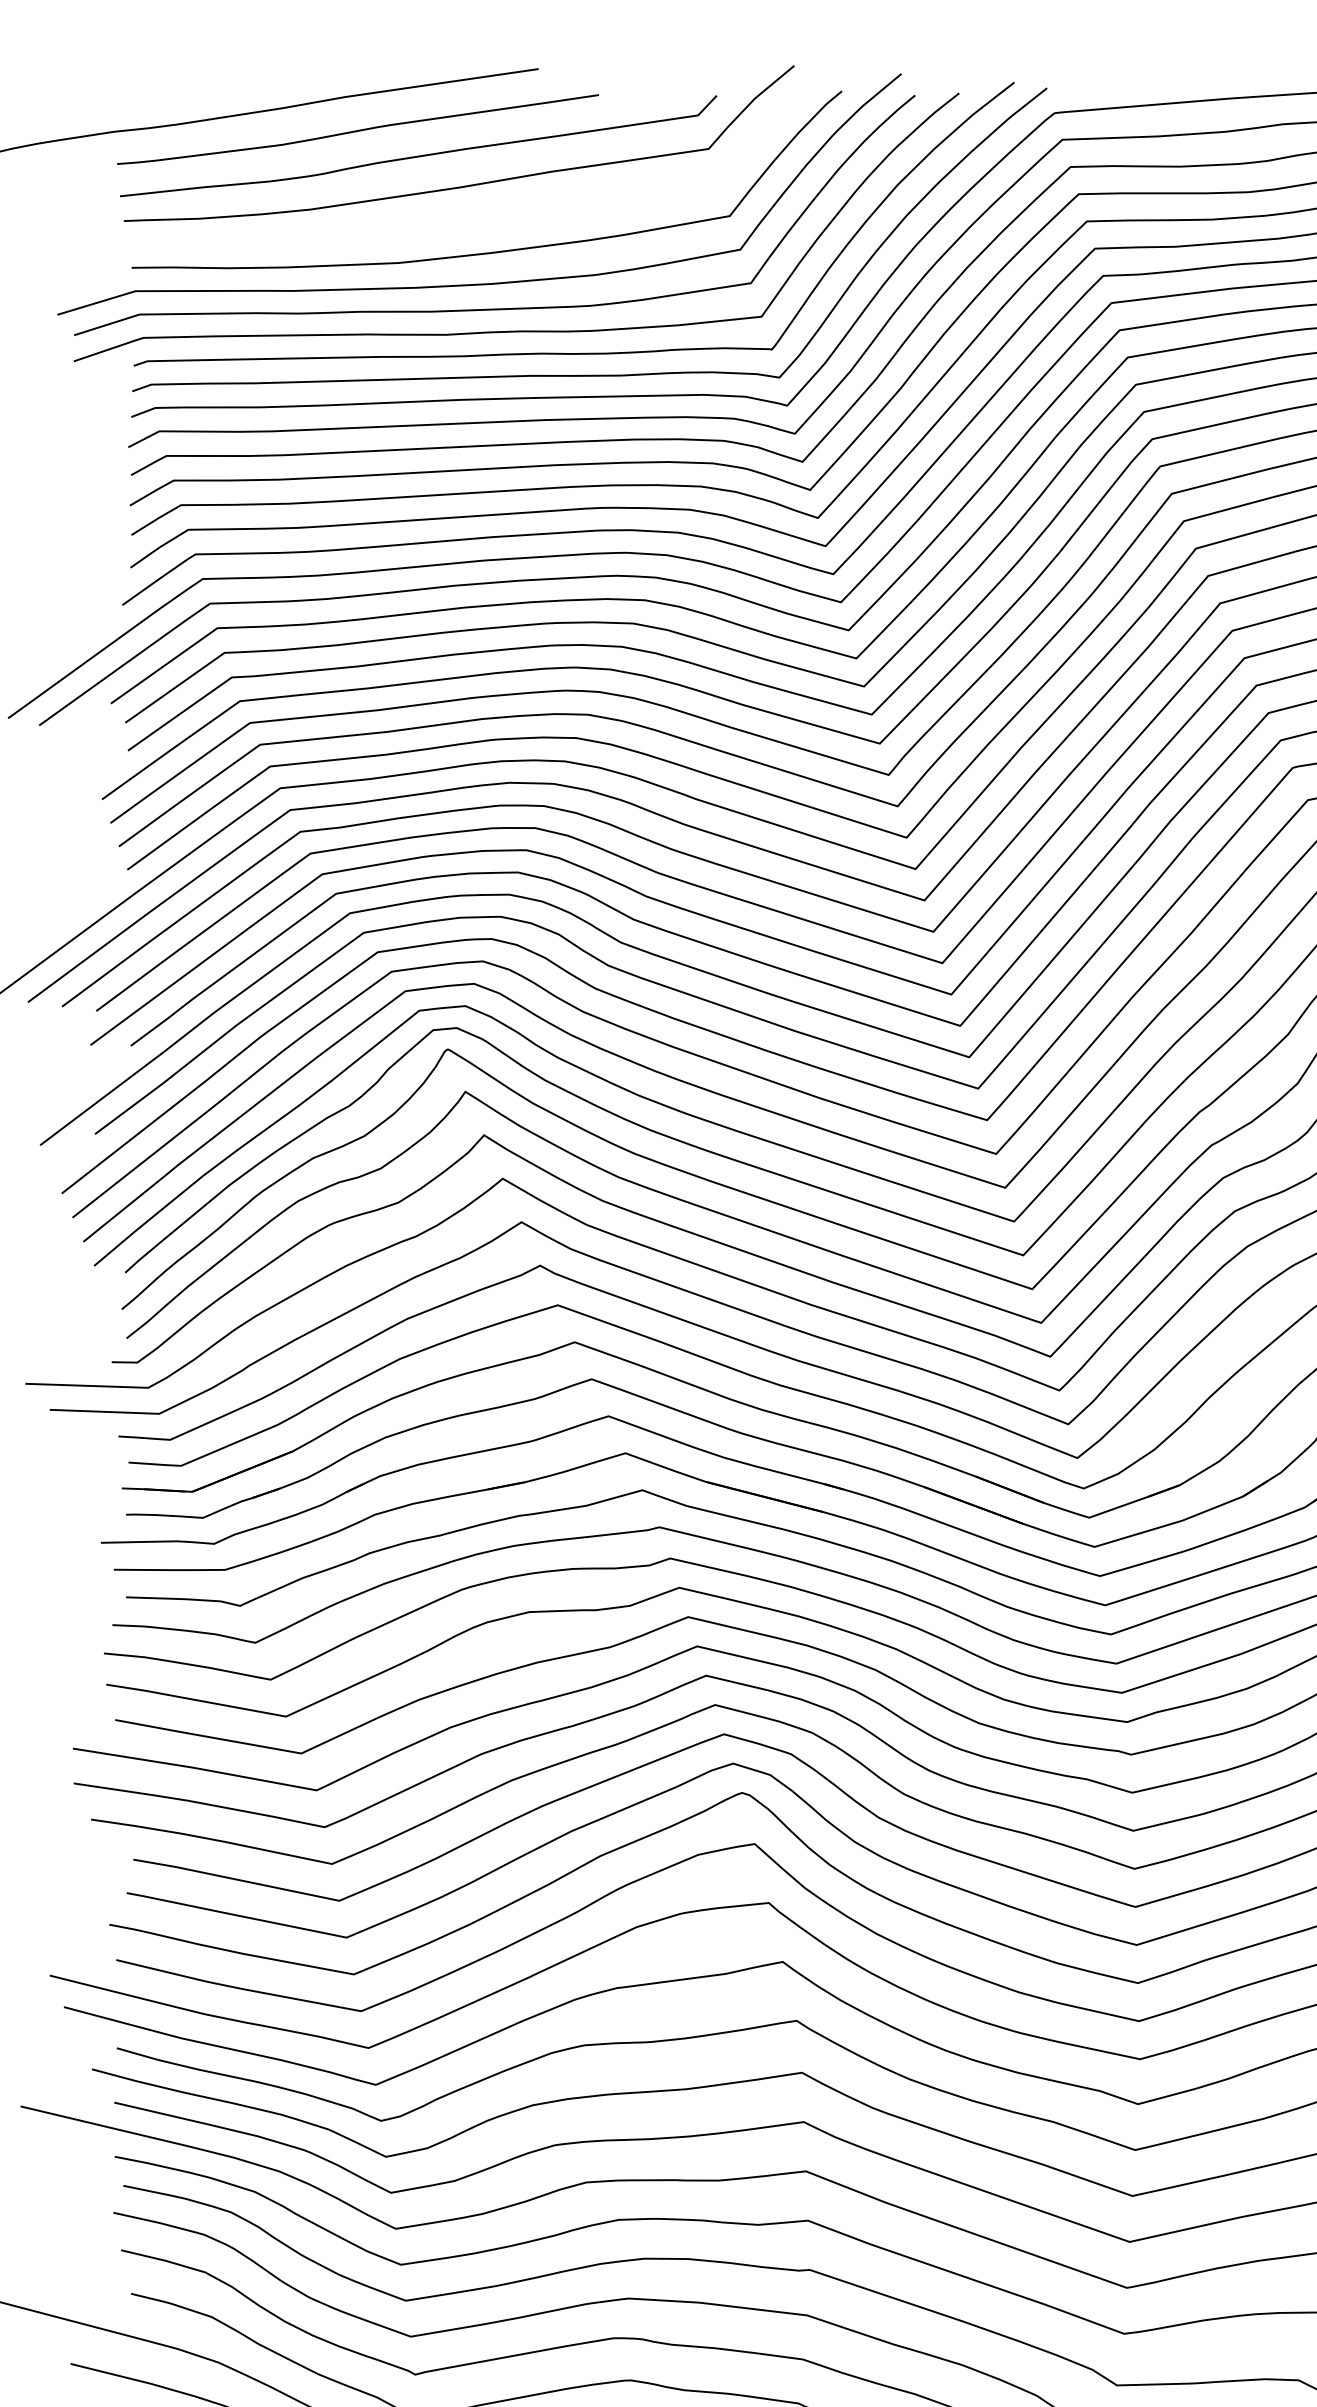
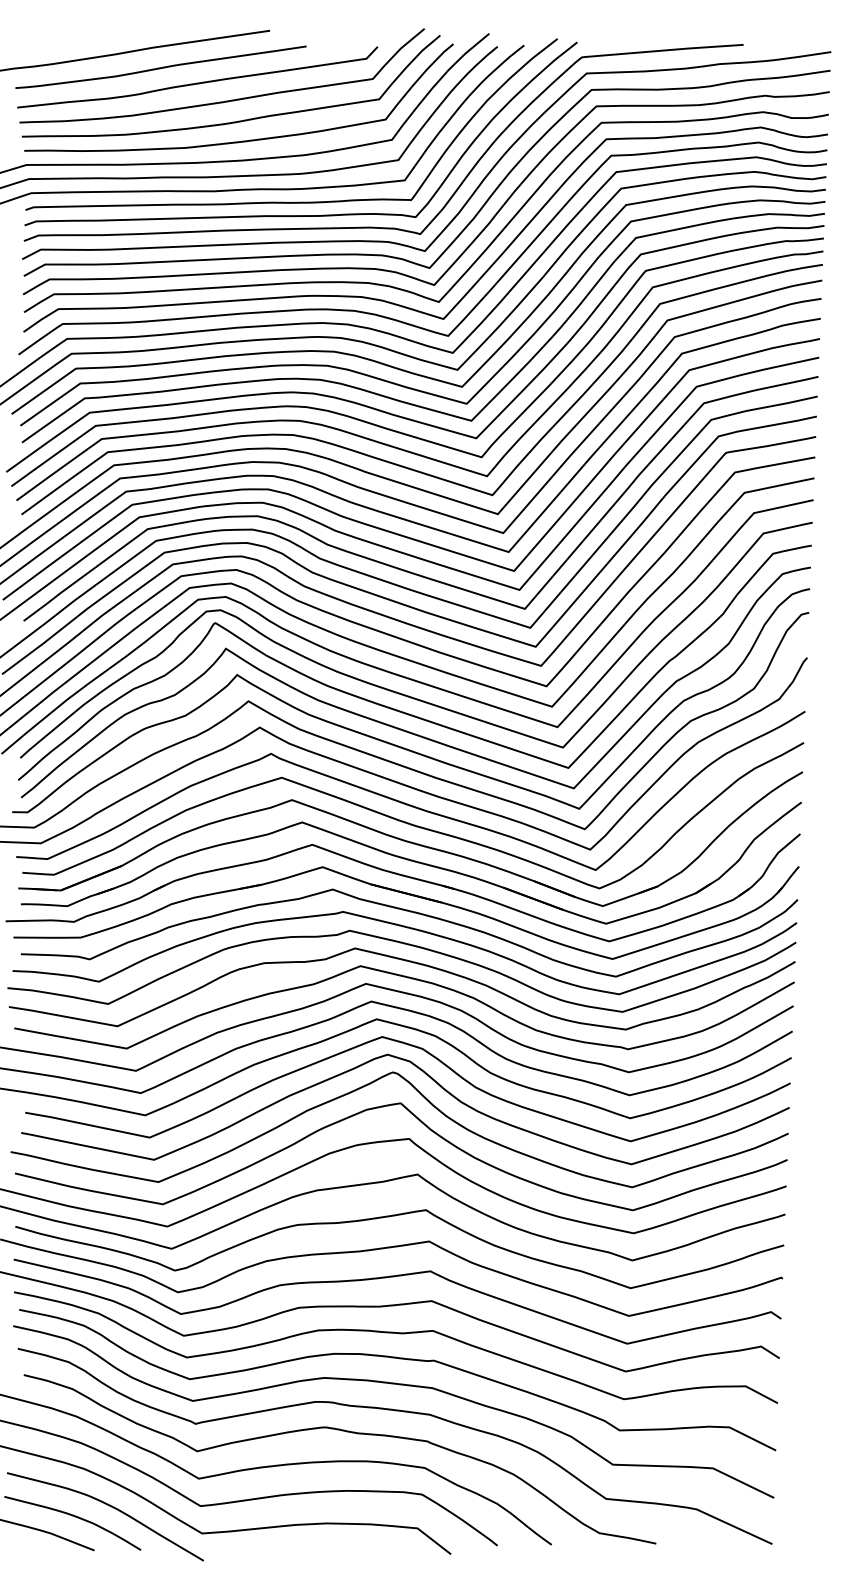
curve: (486, 217) -> (238, 120), added

